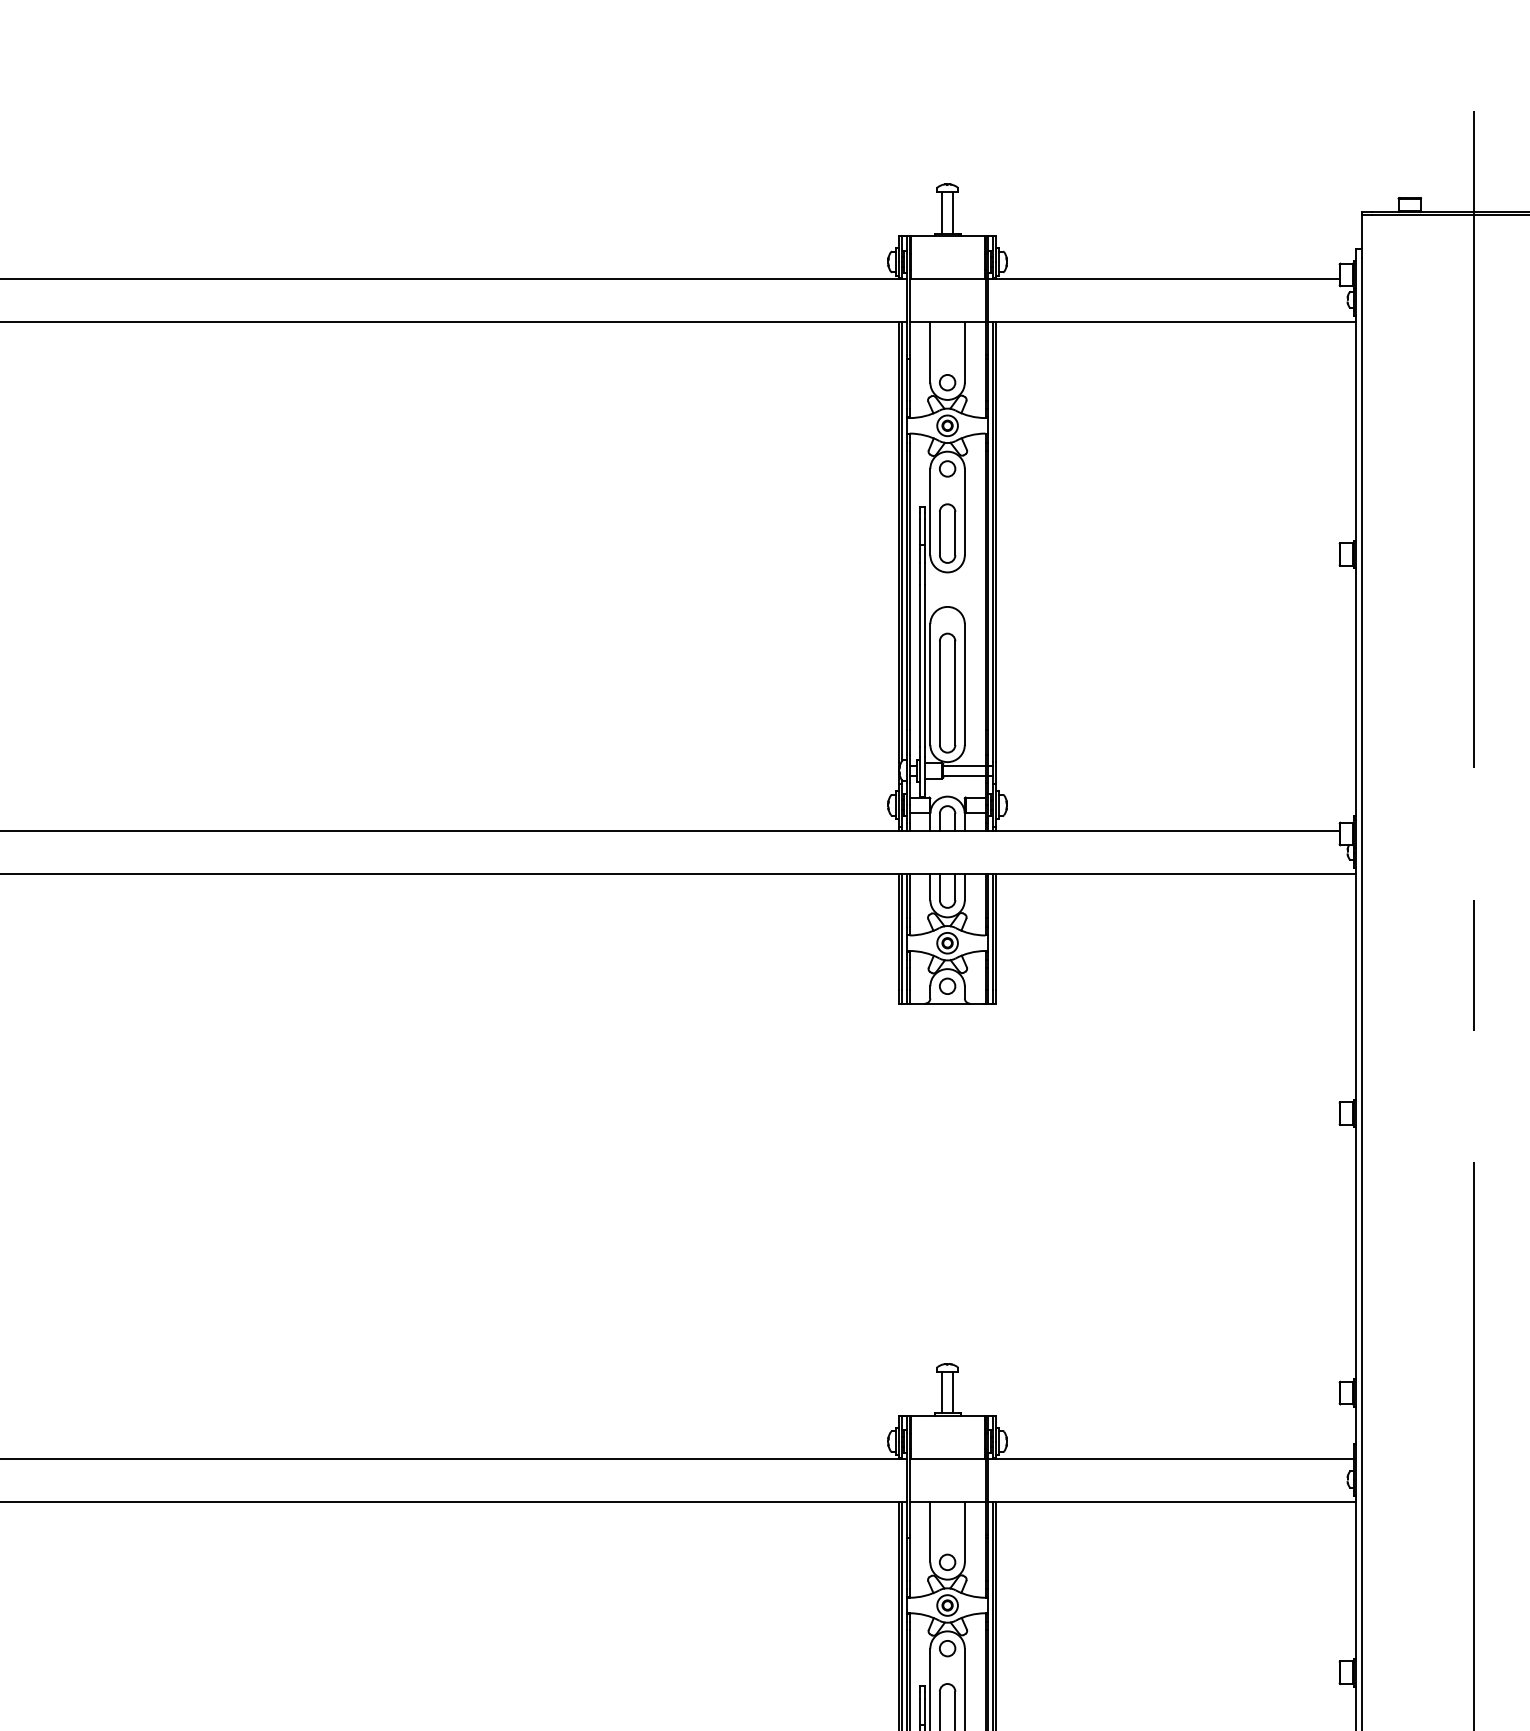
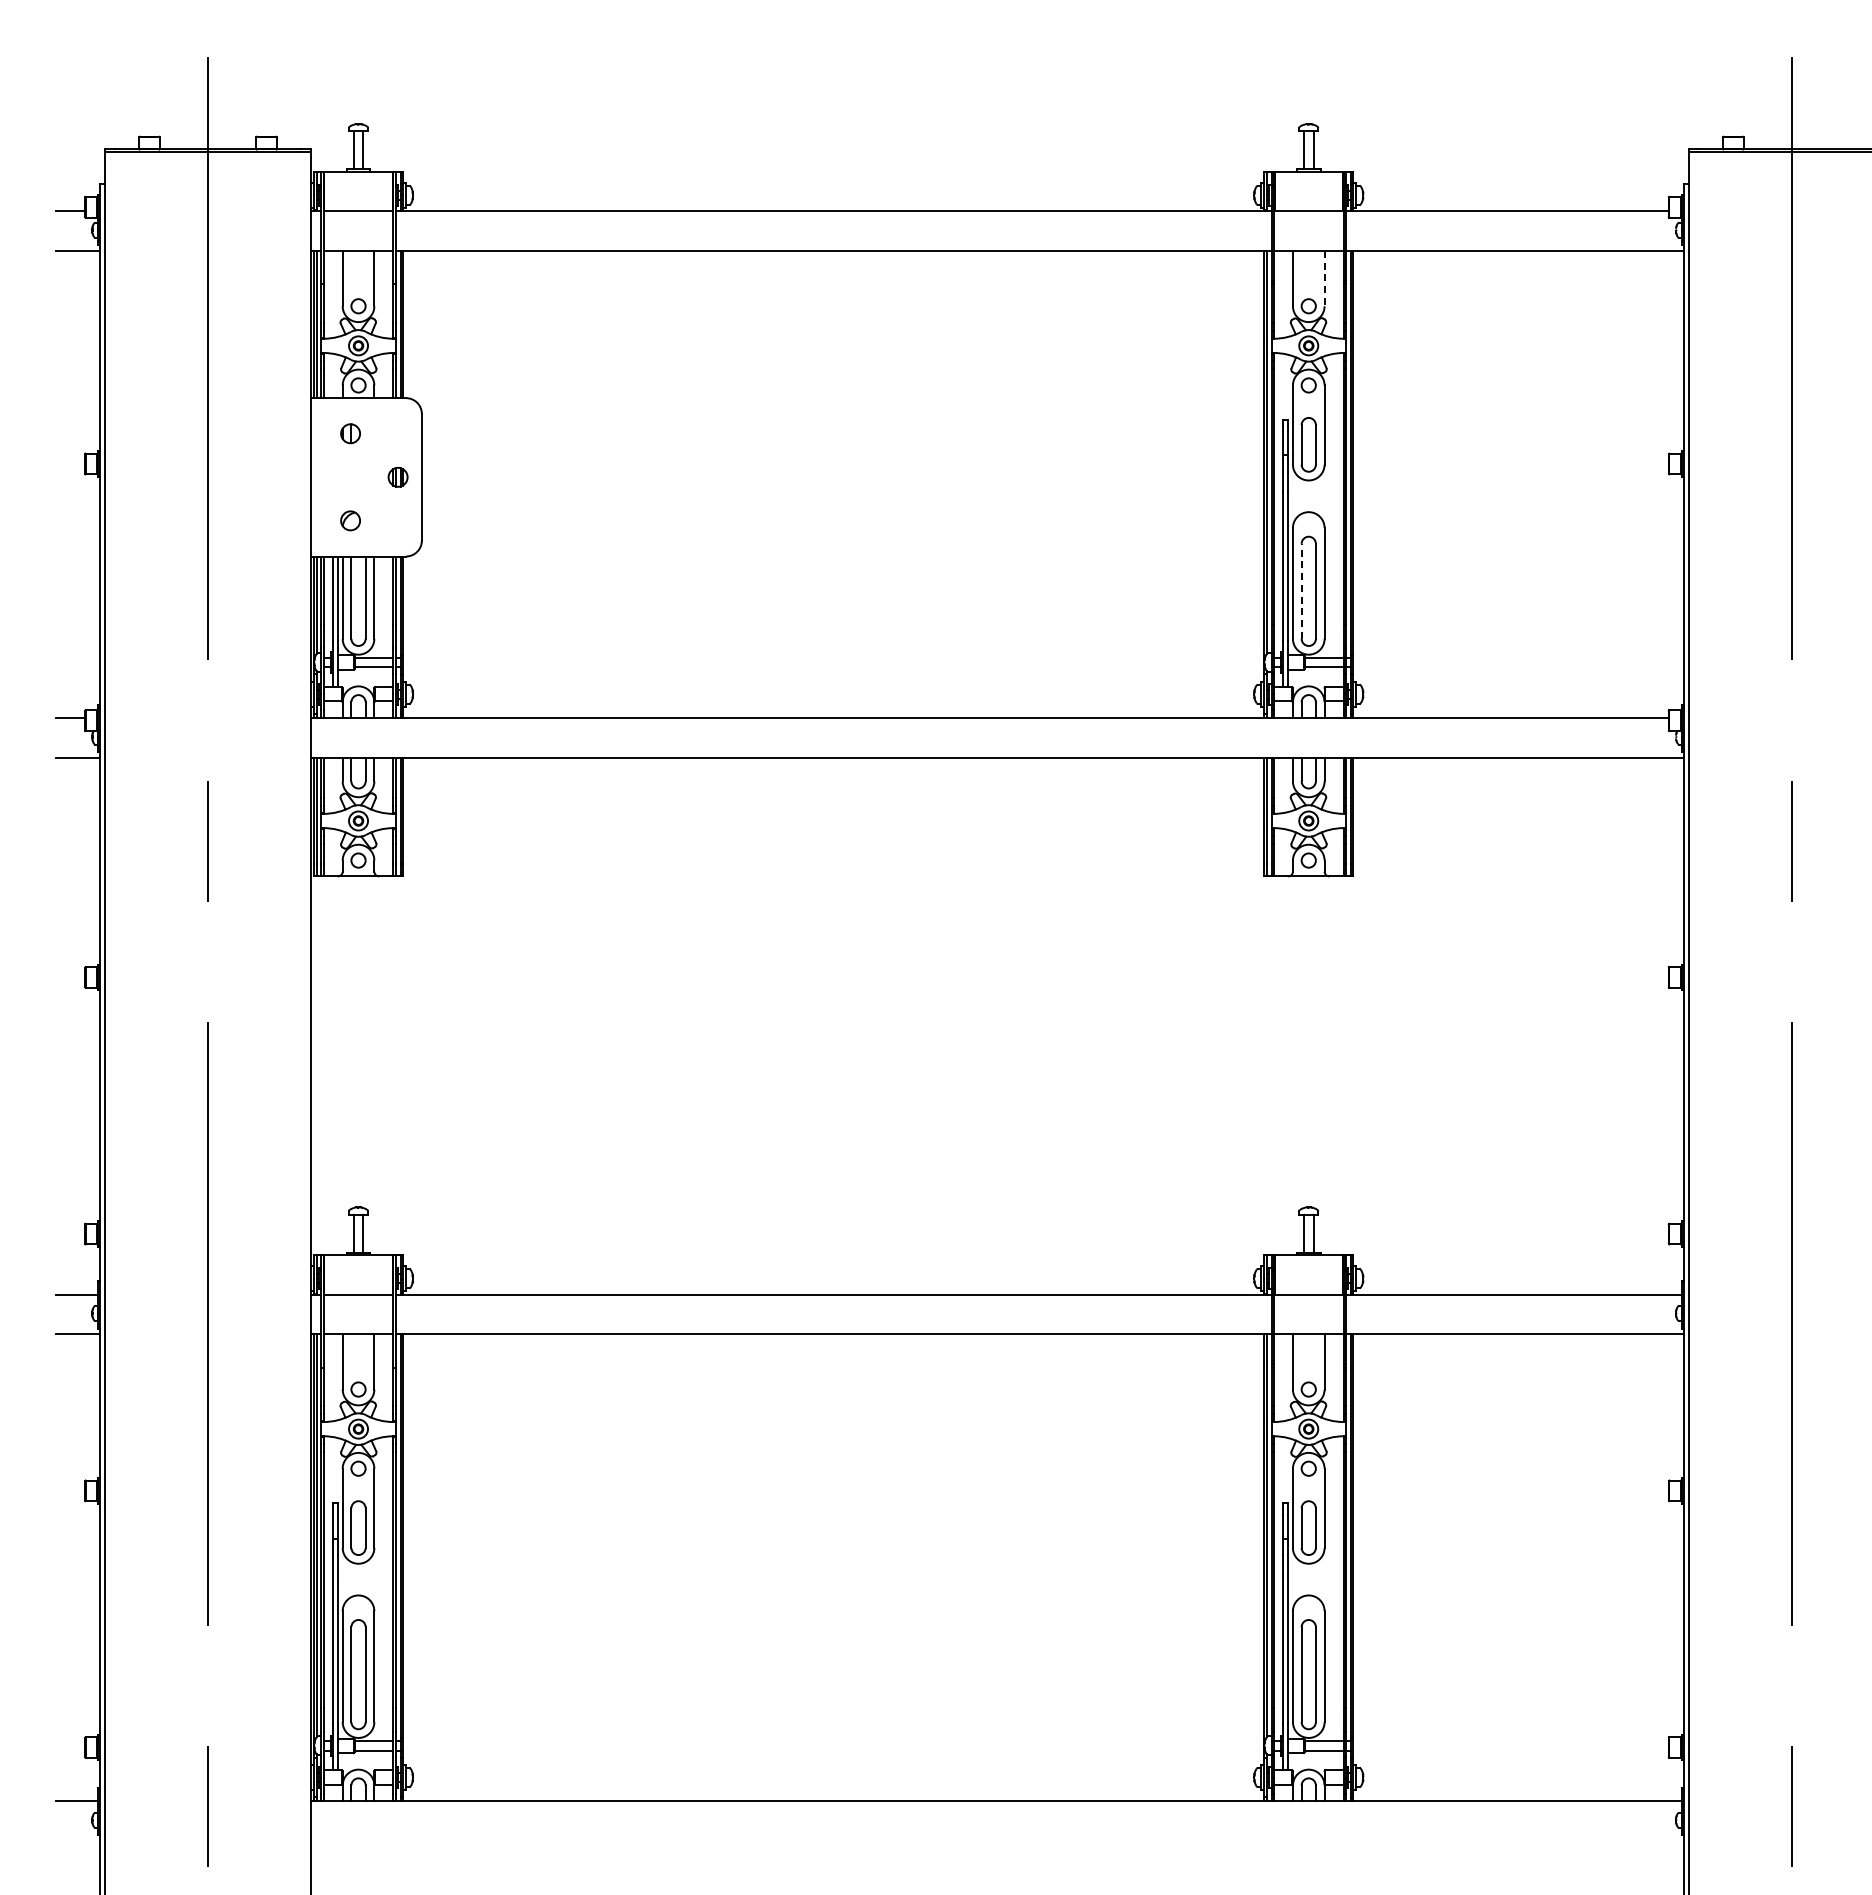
line: (964, 352) -> (1324, 278), solid -> dashed
line: (939, 693) -> (1301, 591), solid -> dashed

